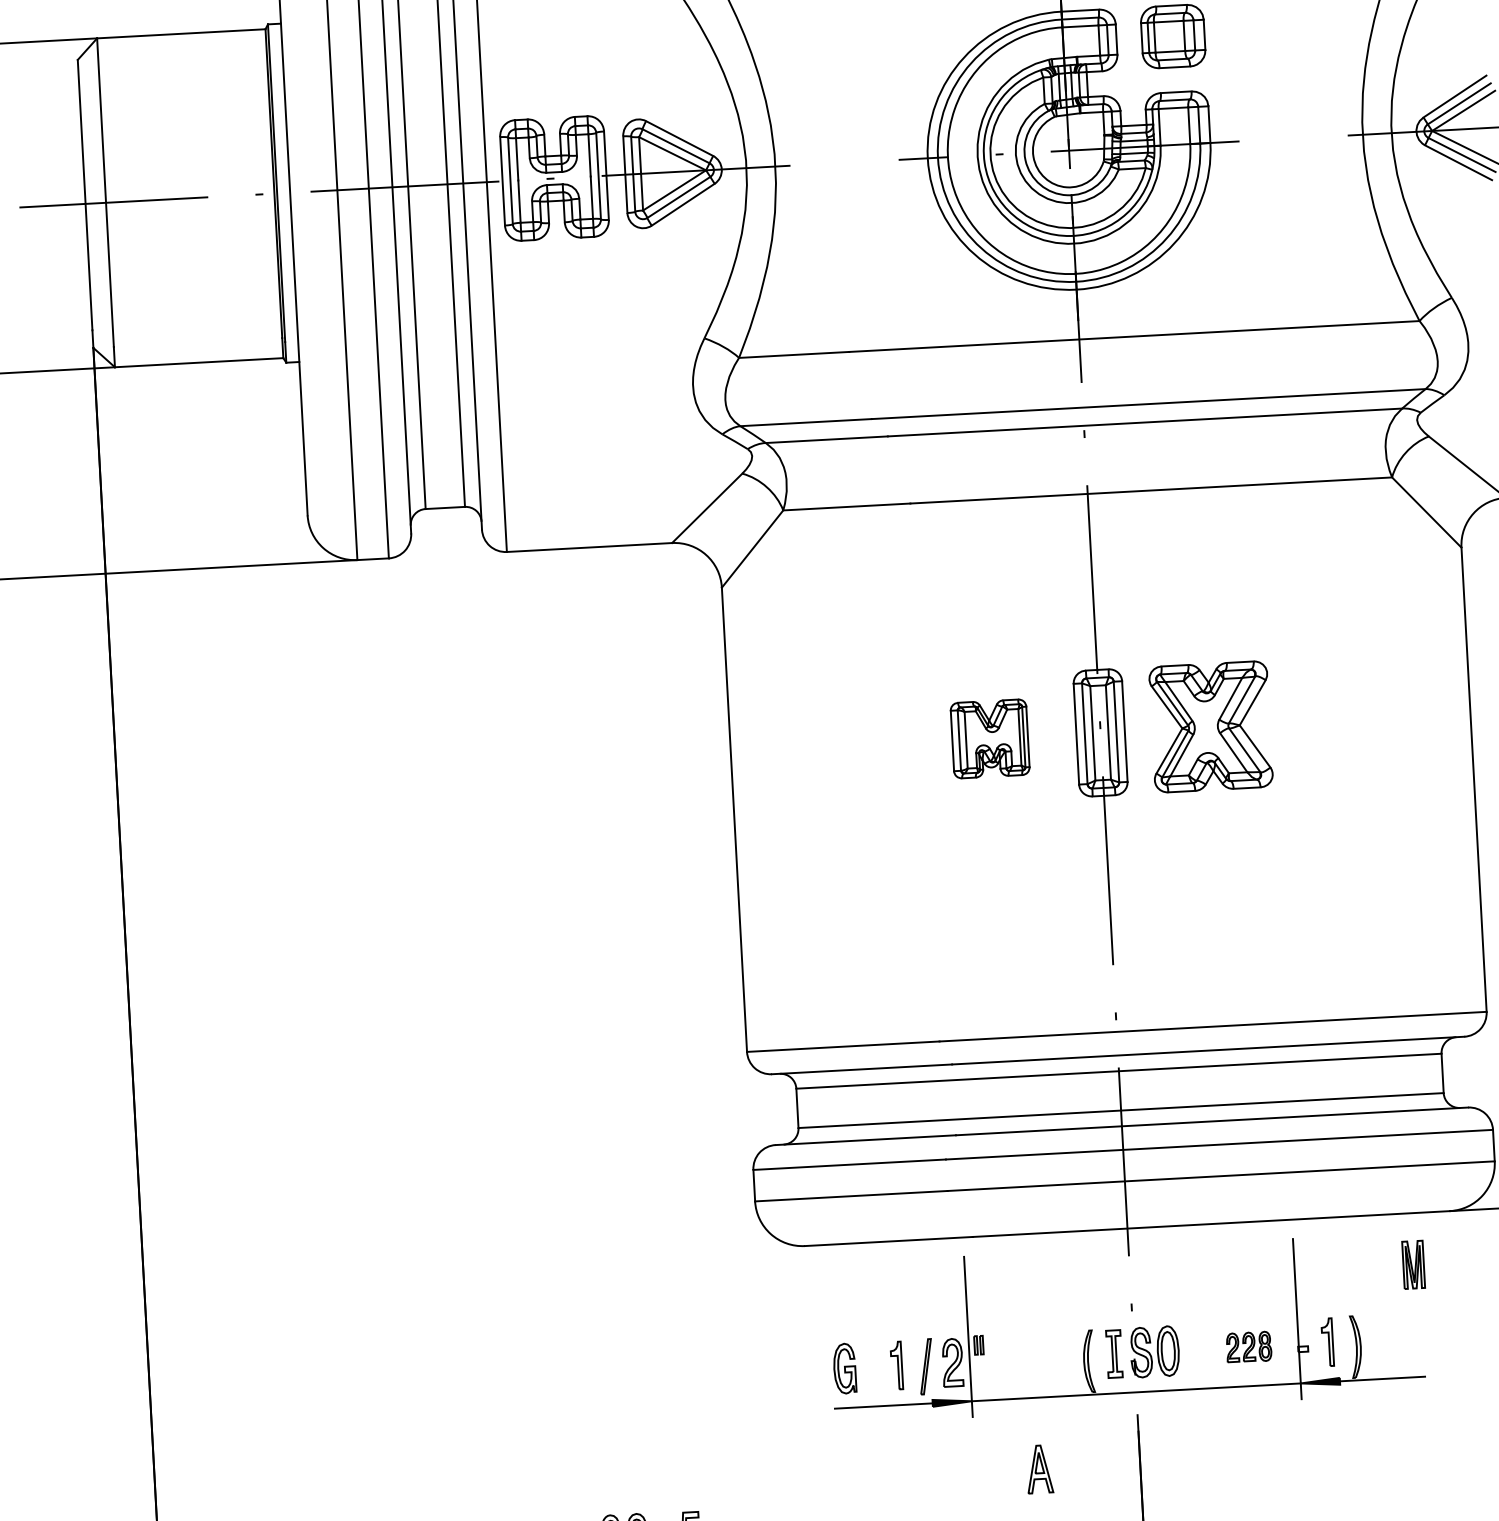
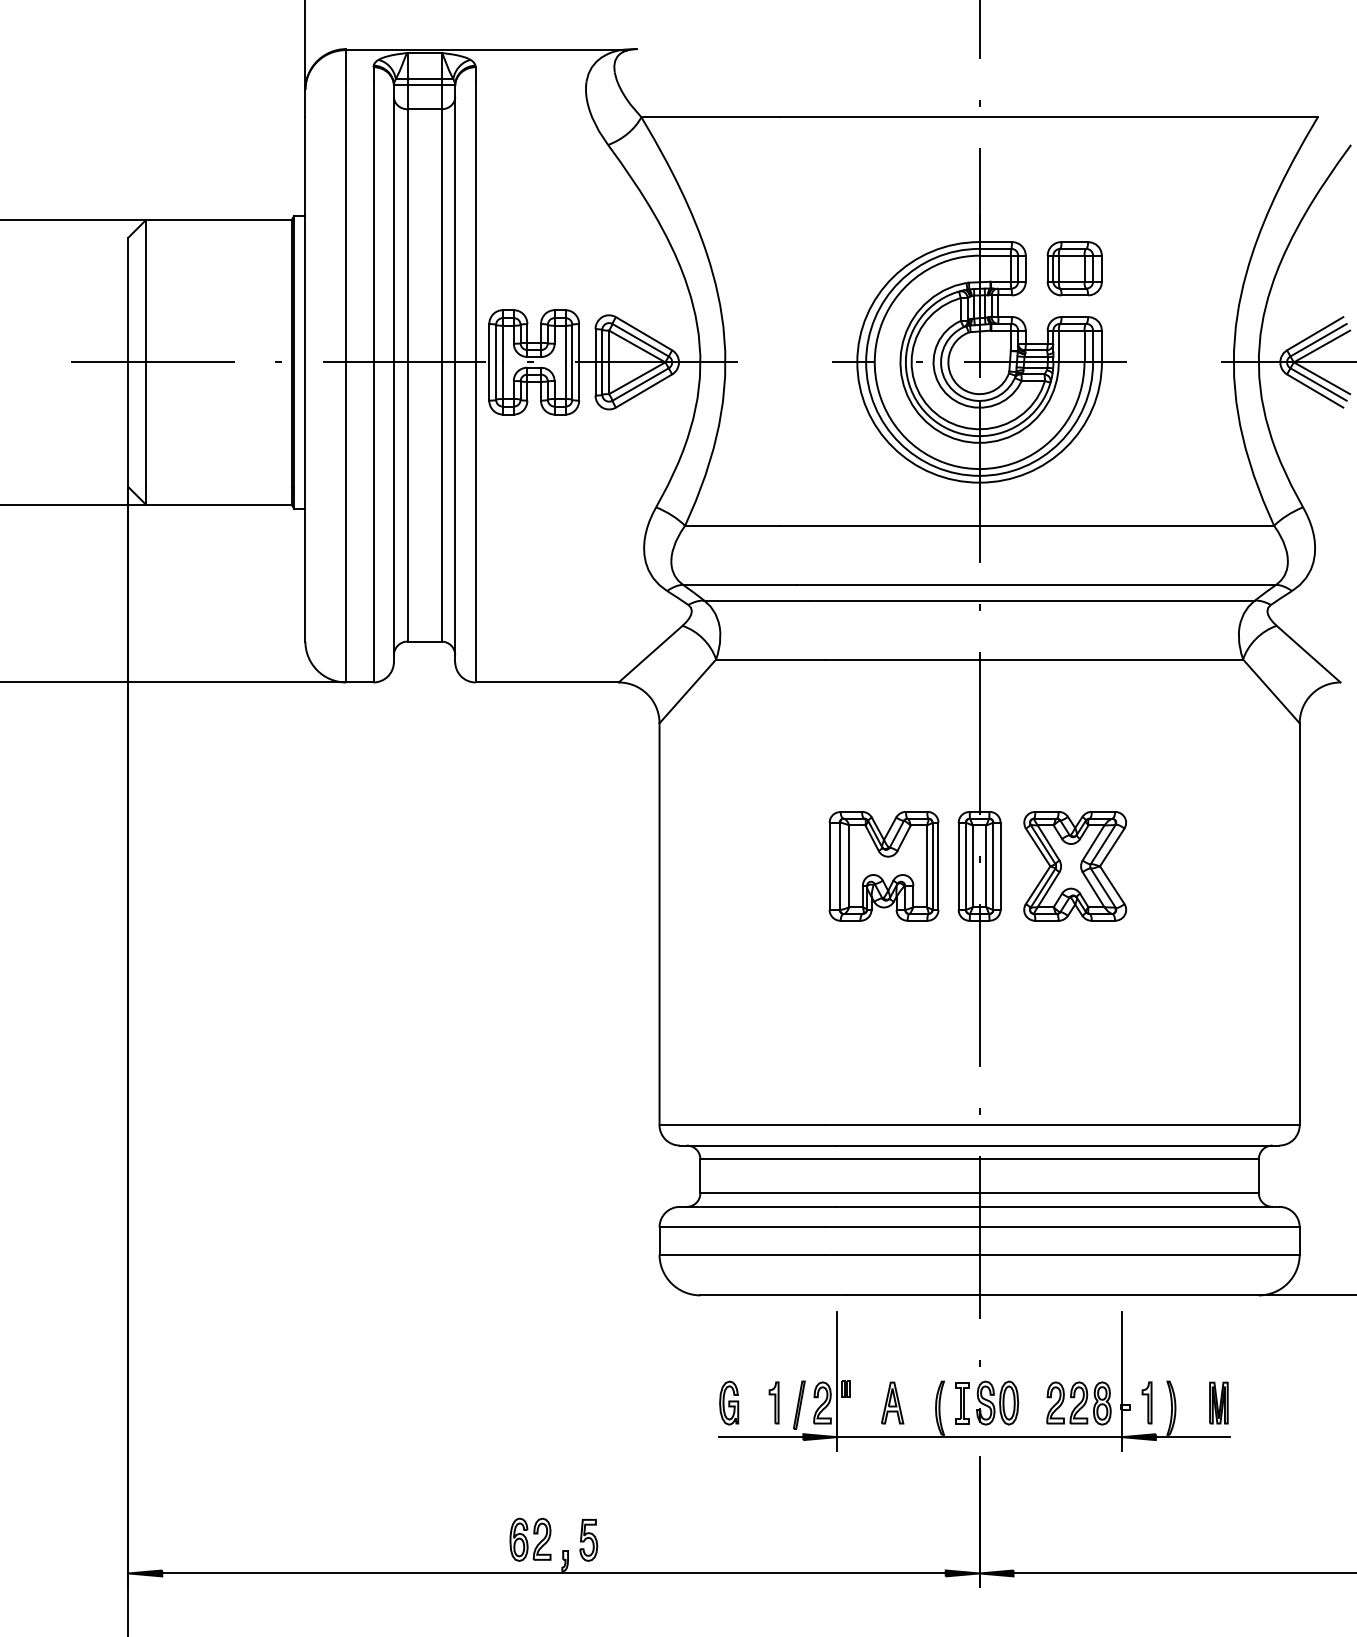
part: (989, 739) -> (883, 866), size x1.67
part: (1413, 1264) -> (1218, 1402), moved
part: (1248, 1347) -> (1078, 1403), size x1.67
part: (1039, 1468) -> (892, 1402), moved

